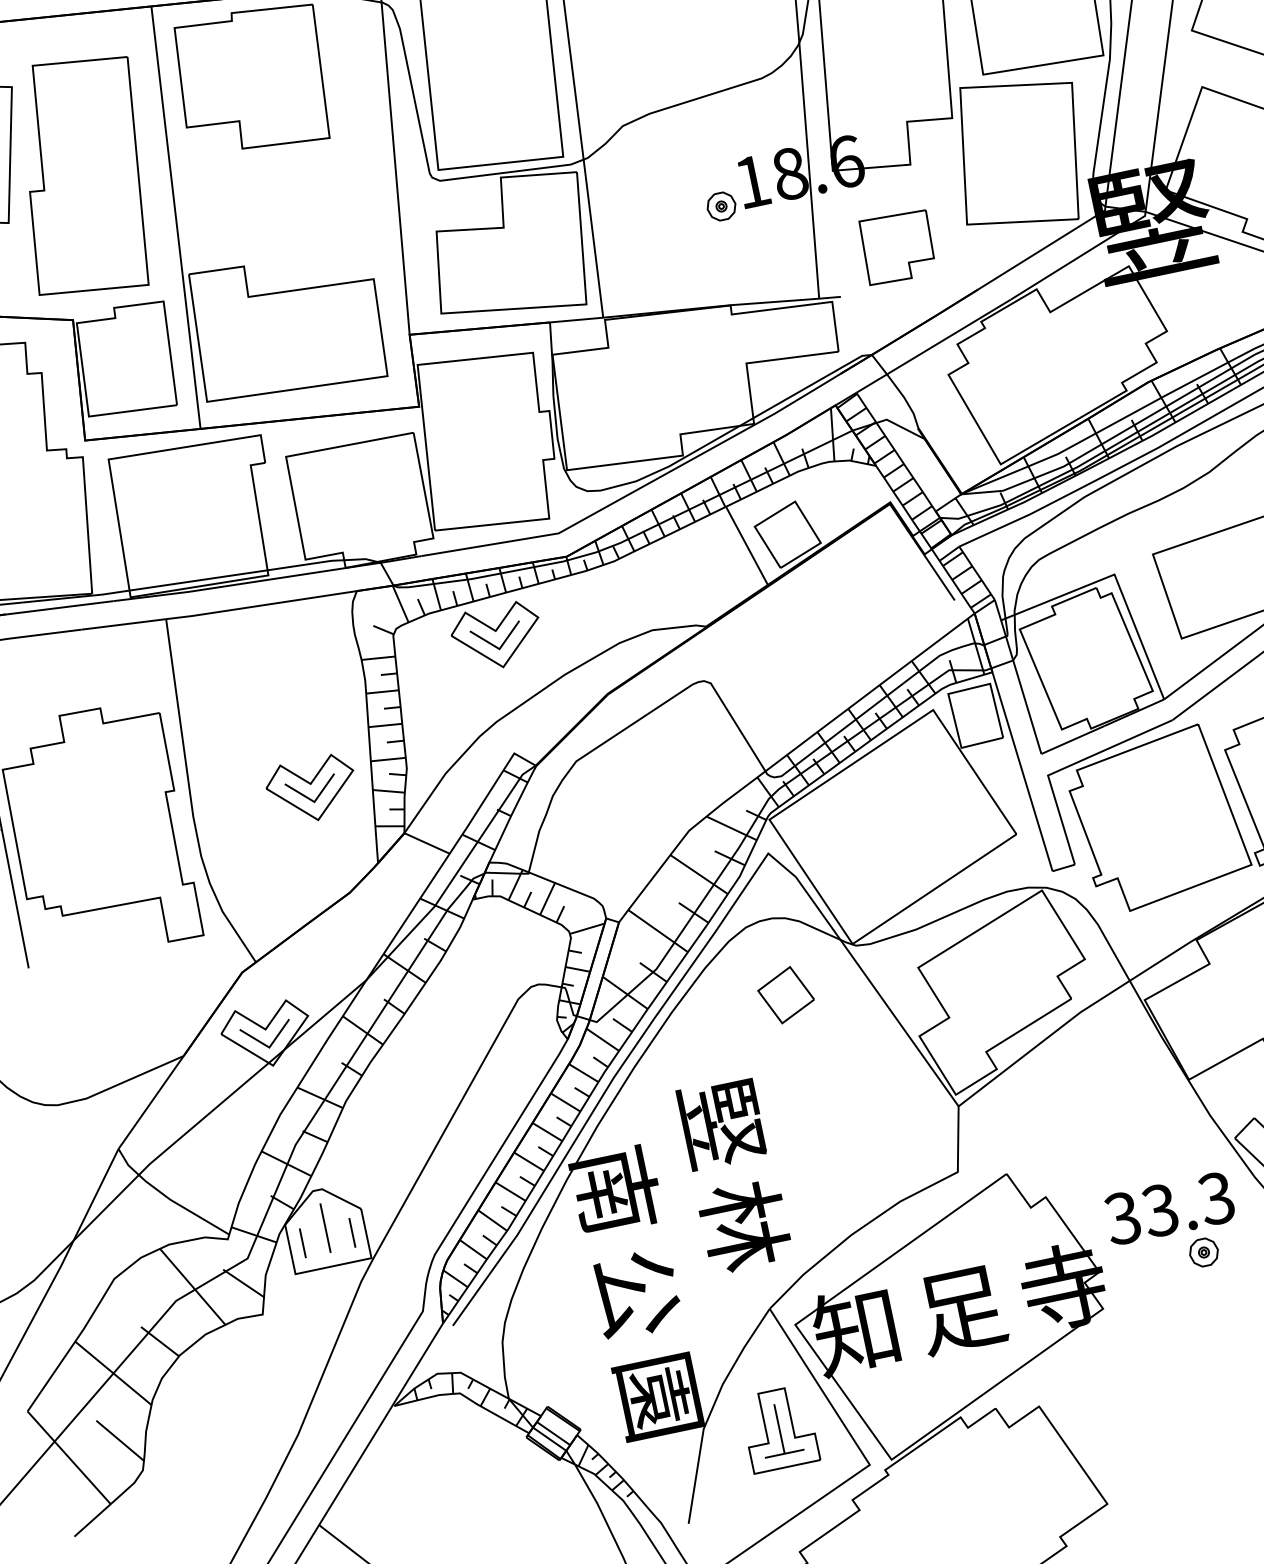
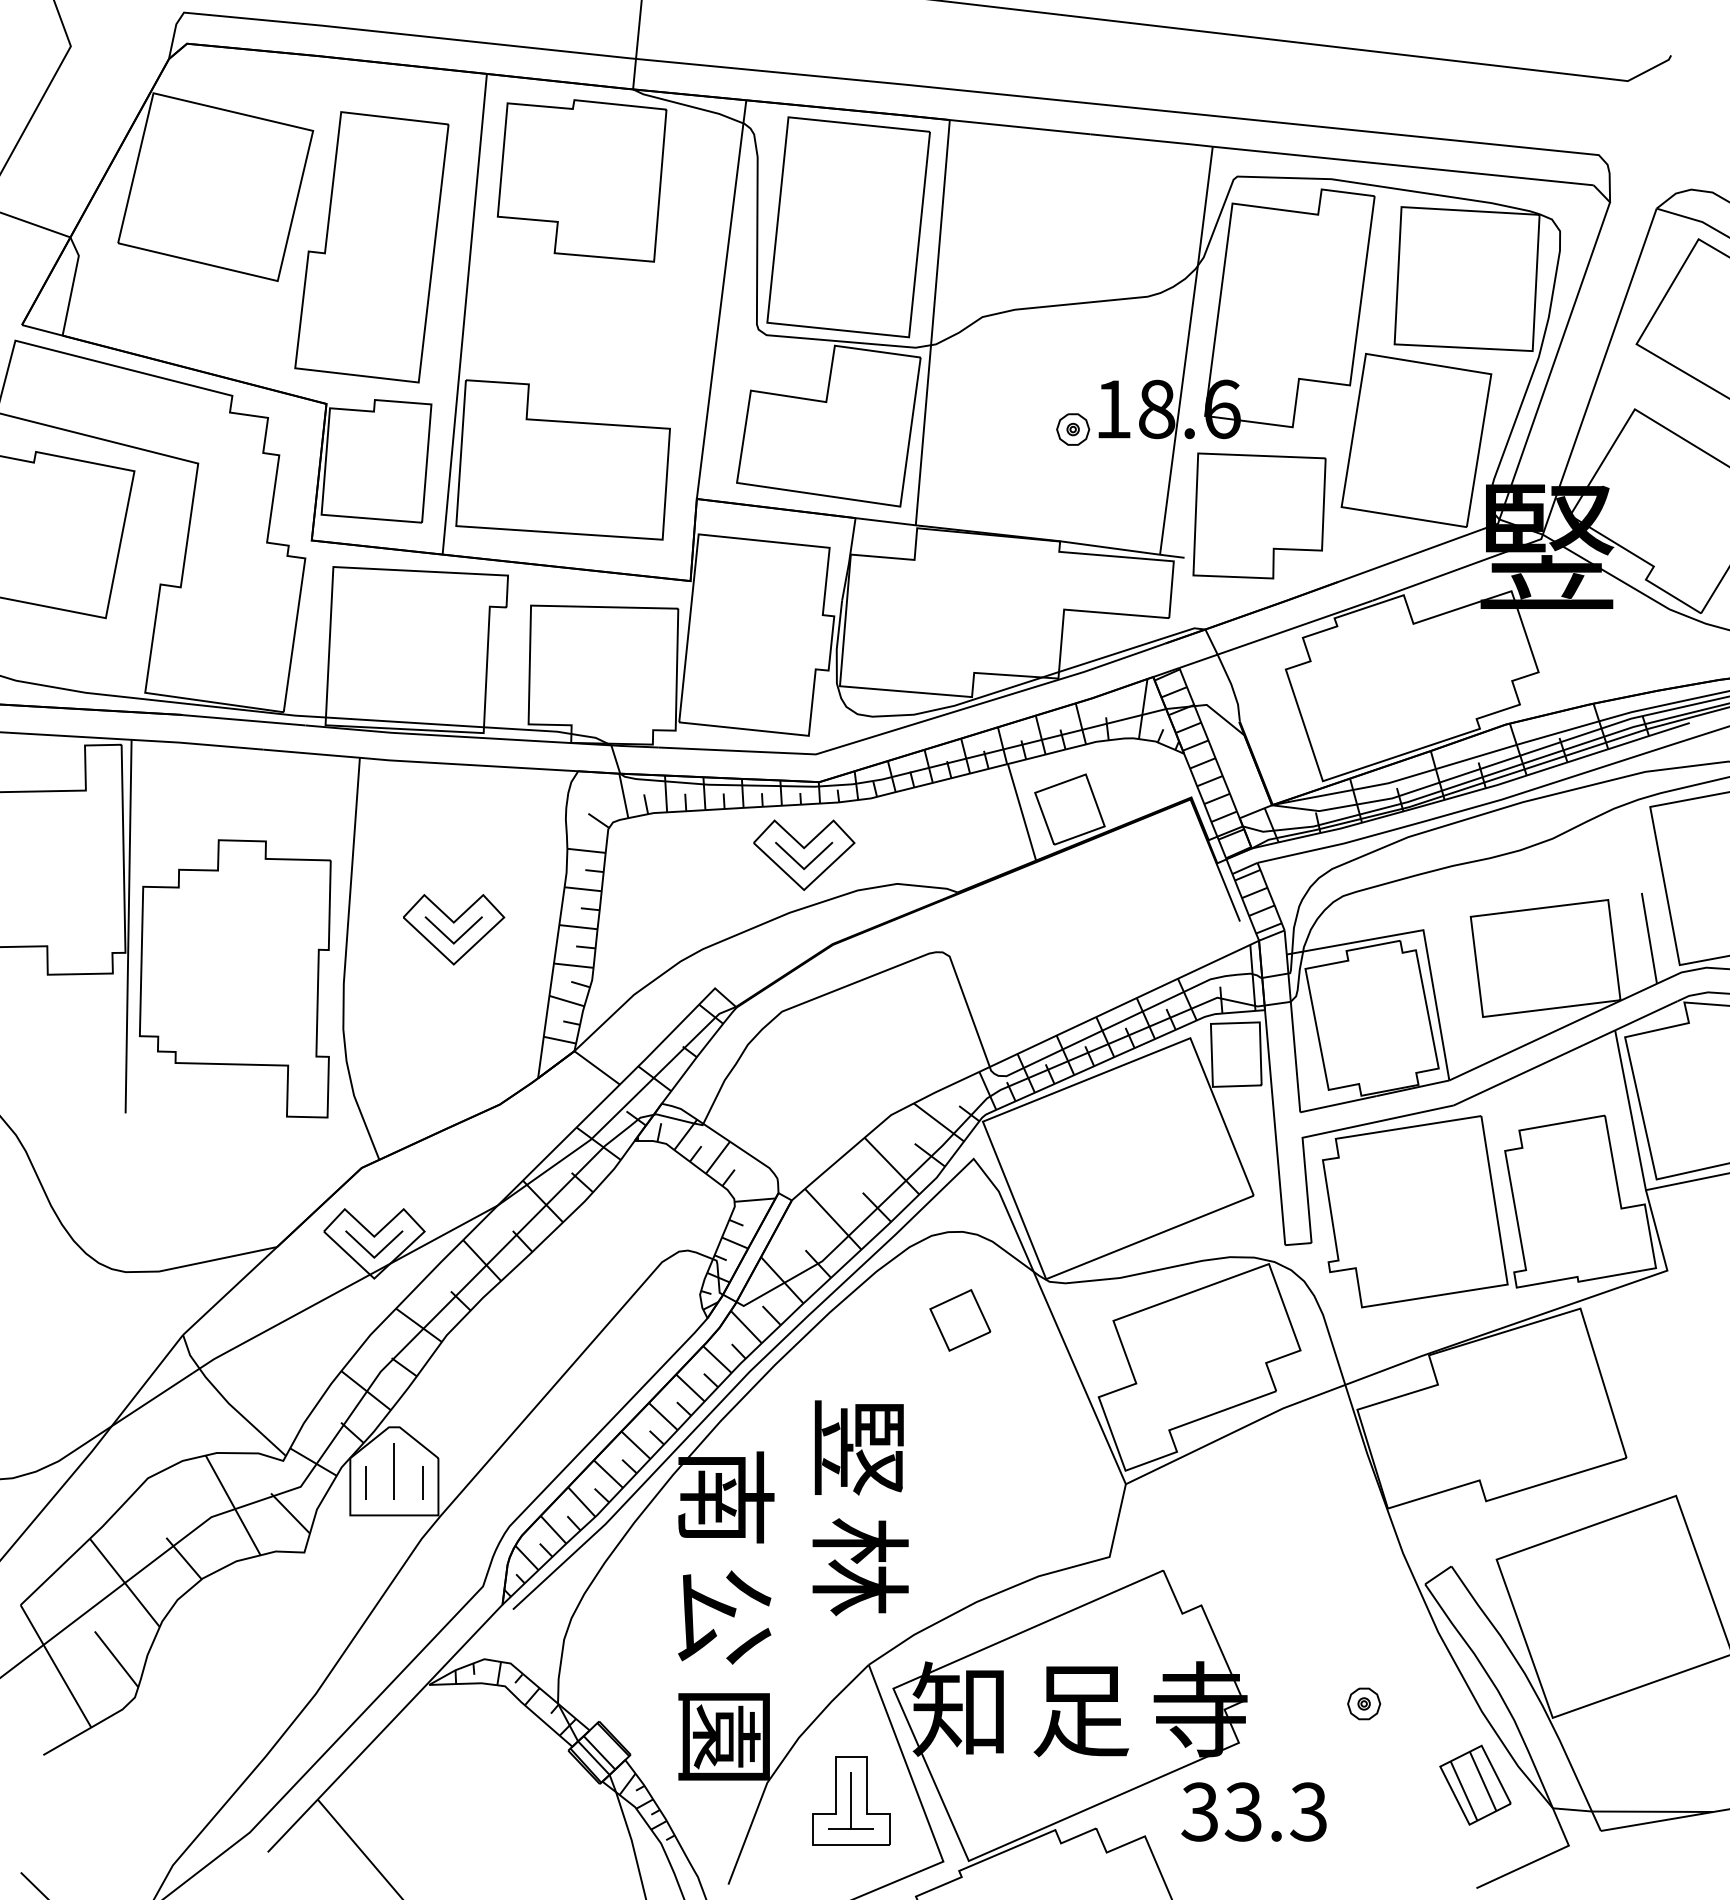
part: (897, 246) -> (1259, 515), size x1.67
part: (497, 636) -> (804, 854), moved
part: (312, 789) -> (454, 929), moved
text: (1168, 1208) -> (1253, 1811), moved

